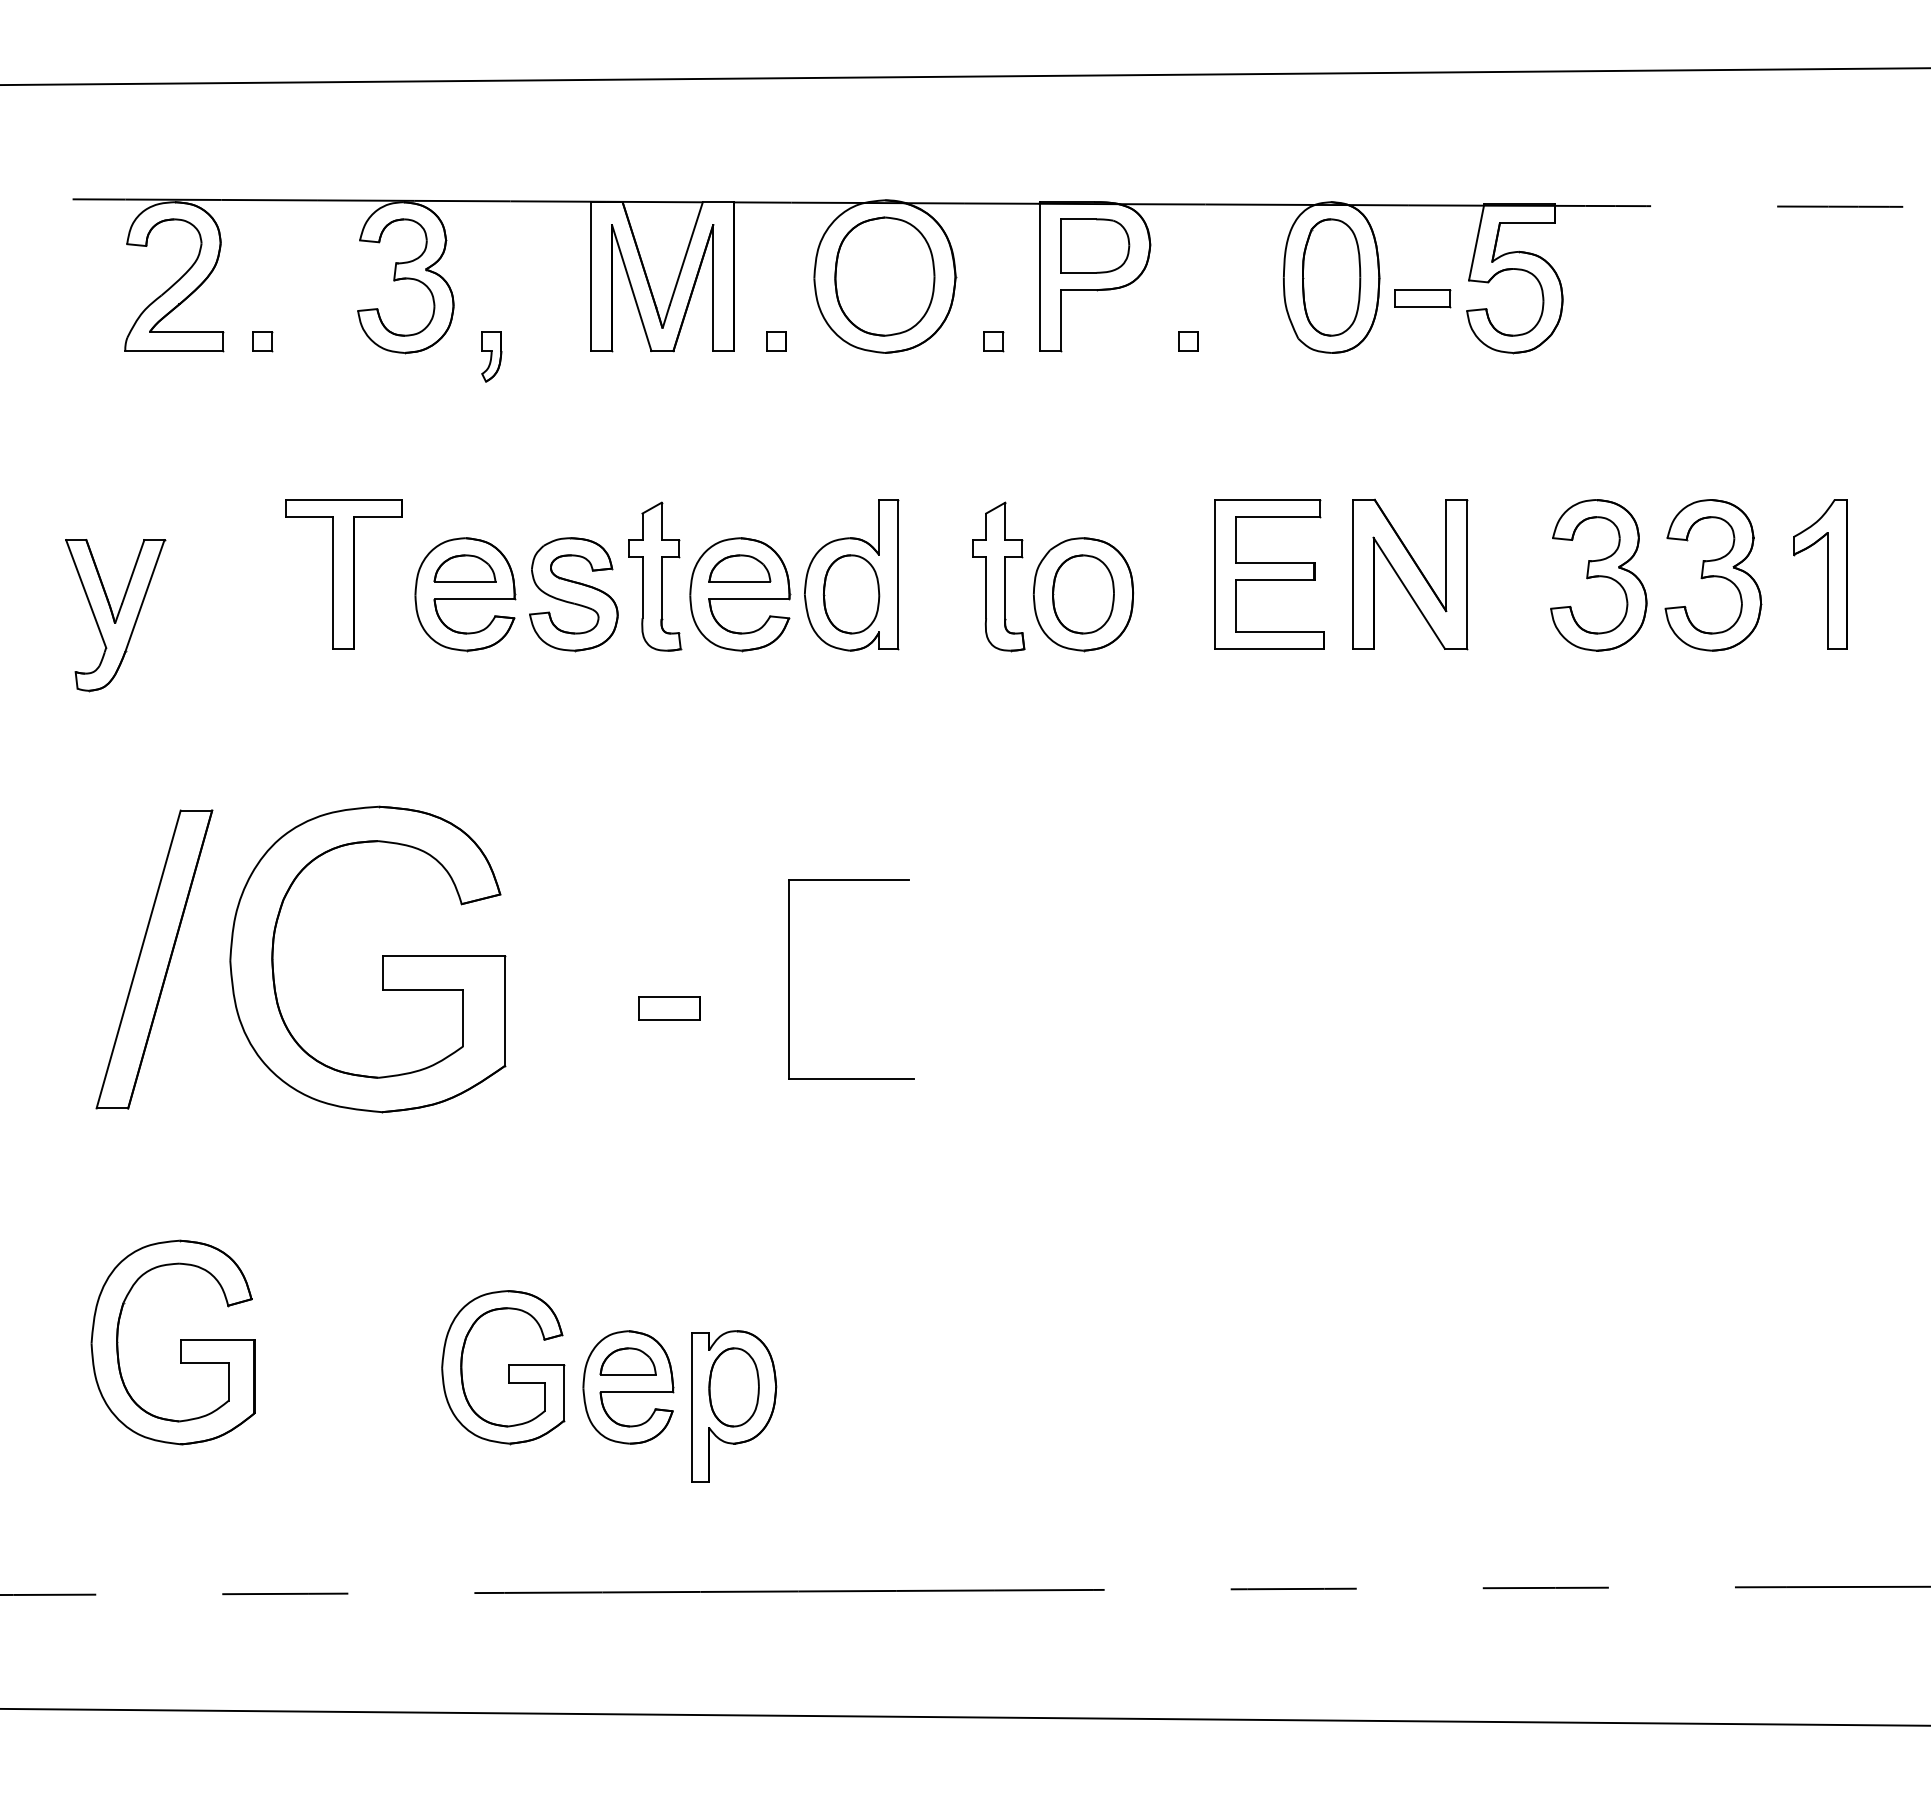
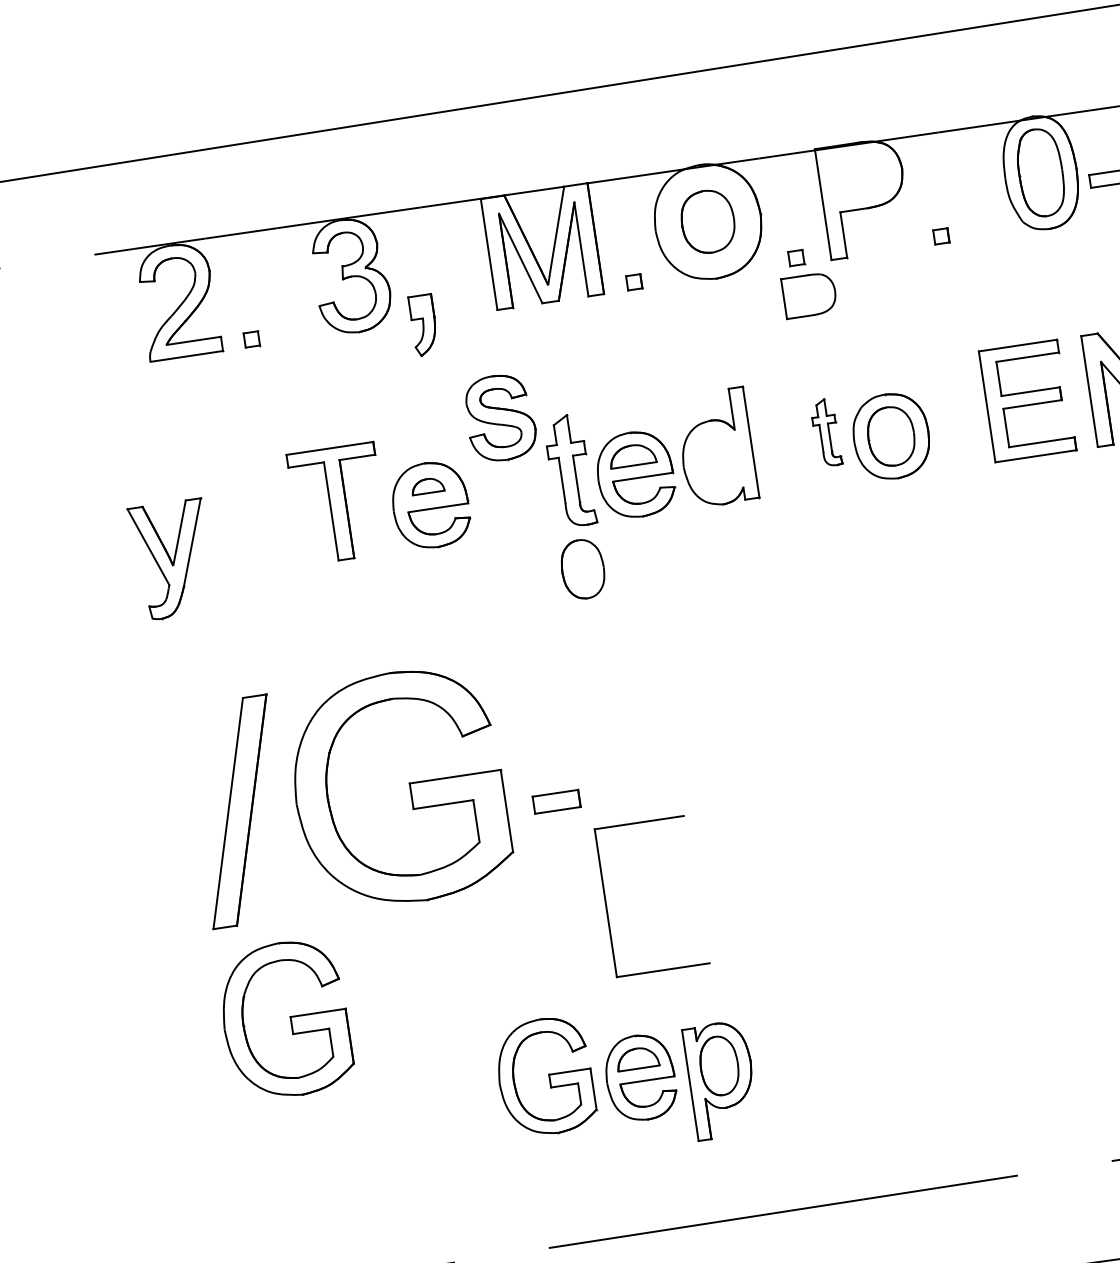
part: (1095, 245) -> (810, 294), moved
part: (884, 276) -> (707, 221), size x0.7
part: (491, 356) -> (423, 325), size x1.6
part: (464, 568) -> (427, 486), size x0.7
part: (998, 576) -> (826, 432), size x0.6
part: (573, 594) -> (500, 418), moved
part: (851, 594) -> (582, 569), moved
part: (789, 979) -> (606, 903), moved
part: (669, 1008) -> (556, 801), moved
part: (180, 1342) -> (290, 1018), moved

